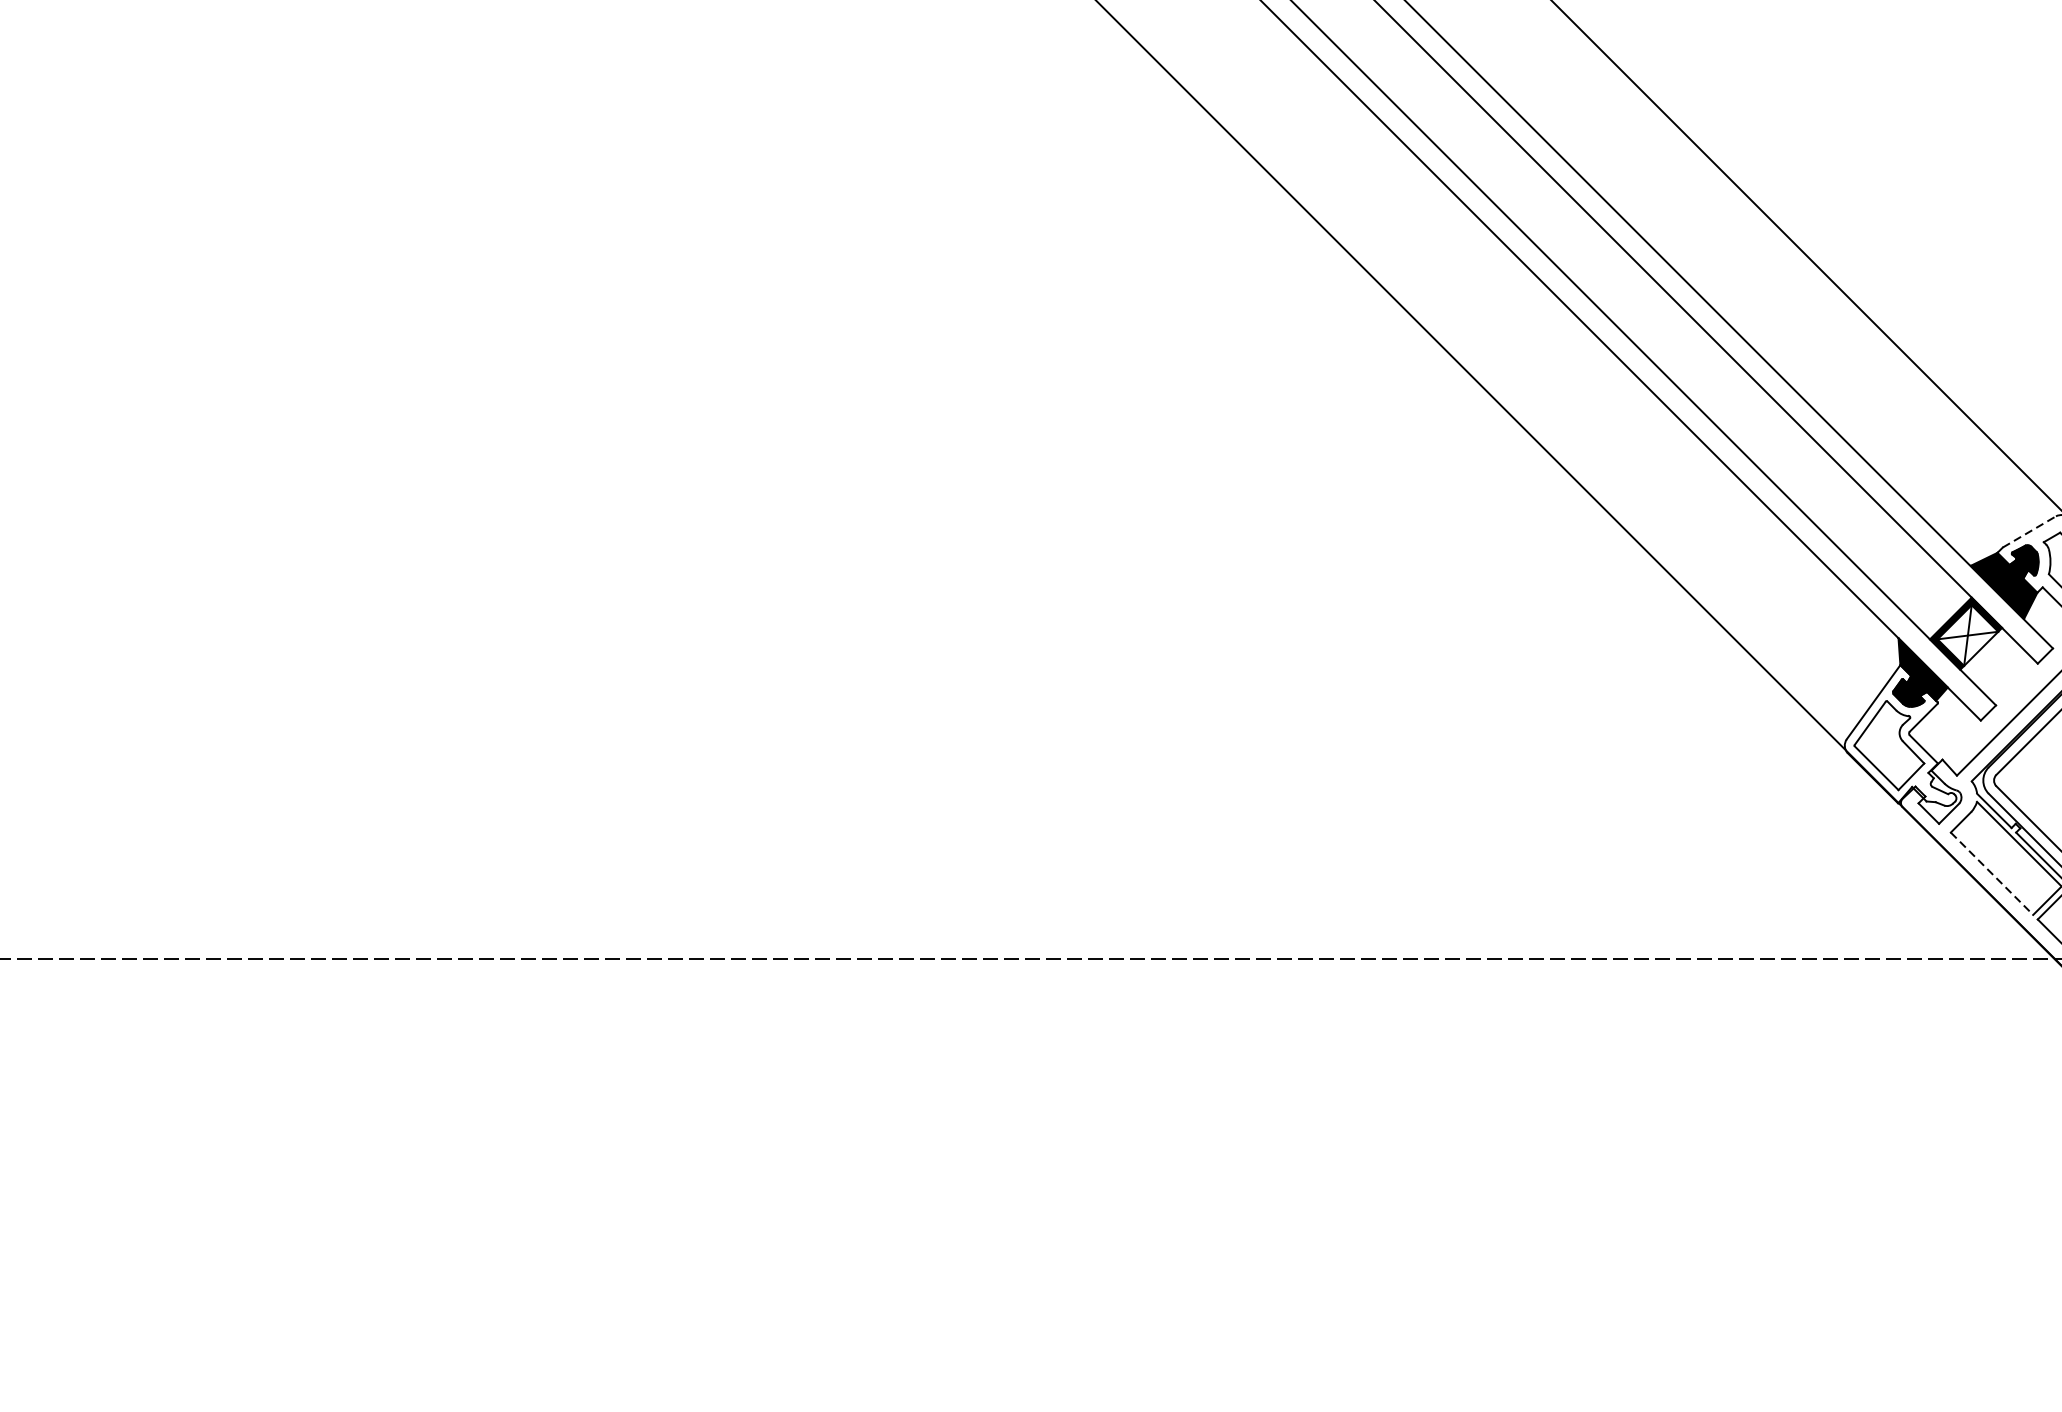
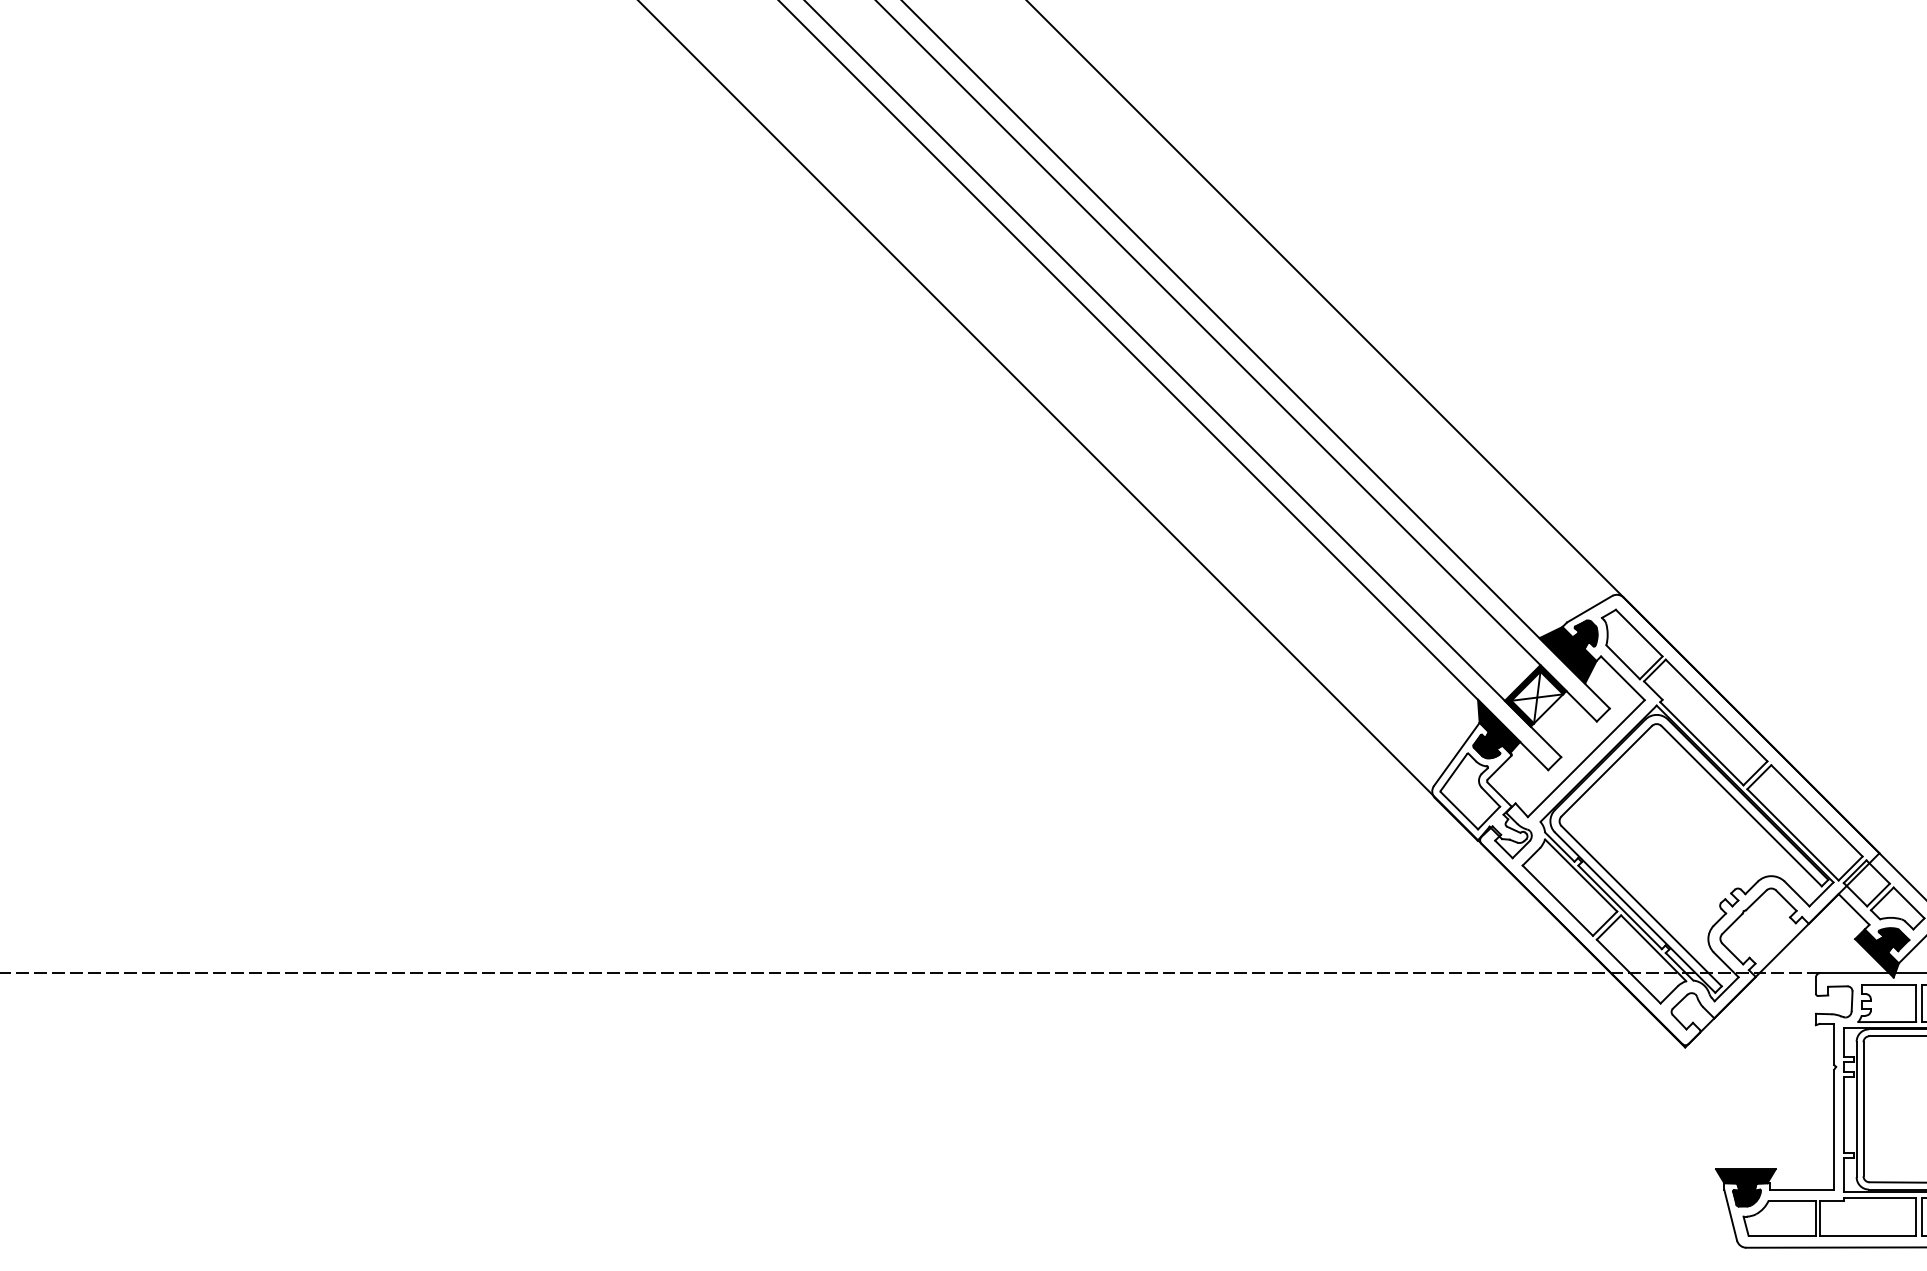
line: (2030, 531) -> (1590, 608), dashed -> solid
line: (1991, 873) -> (1557, 900), dashed -> solid

